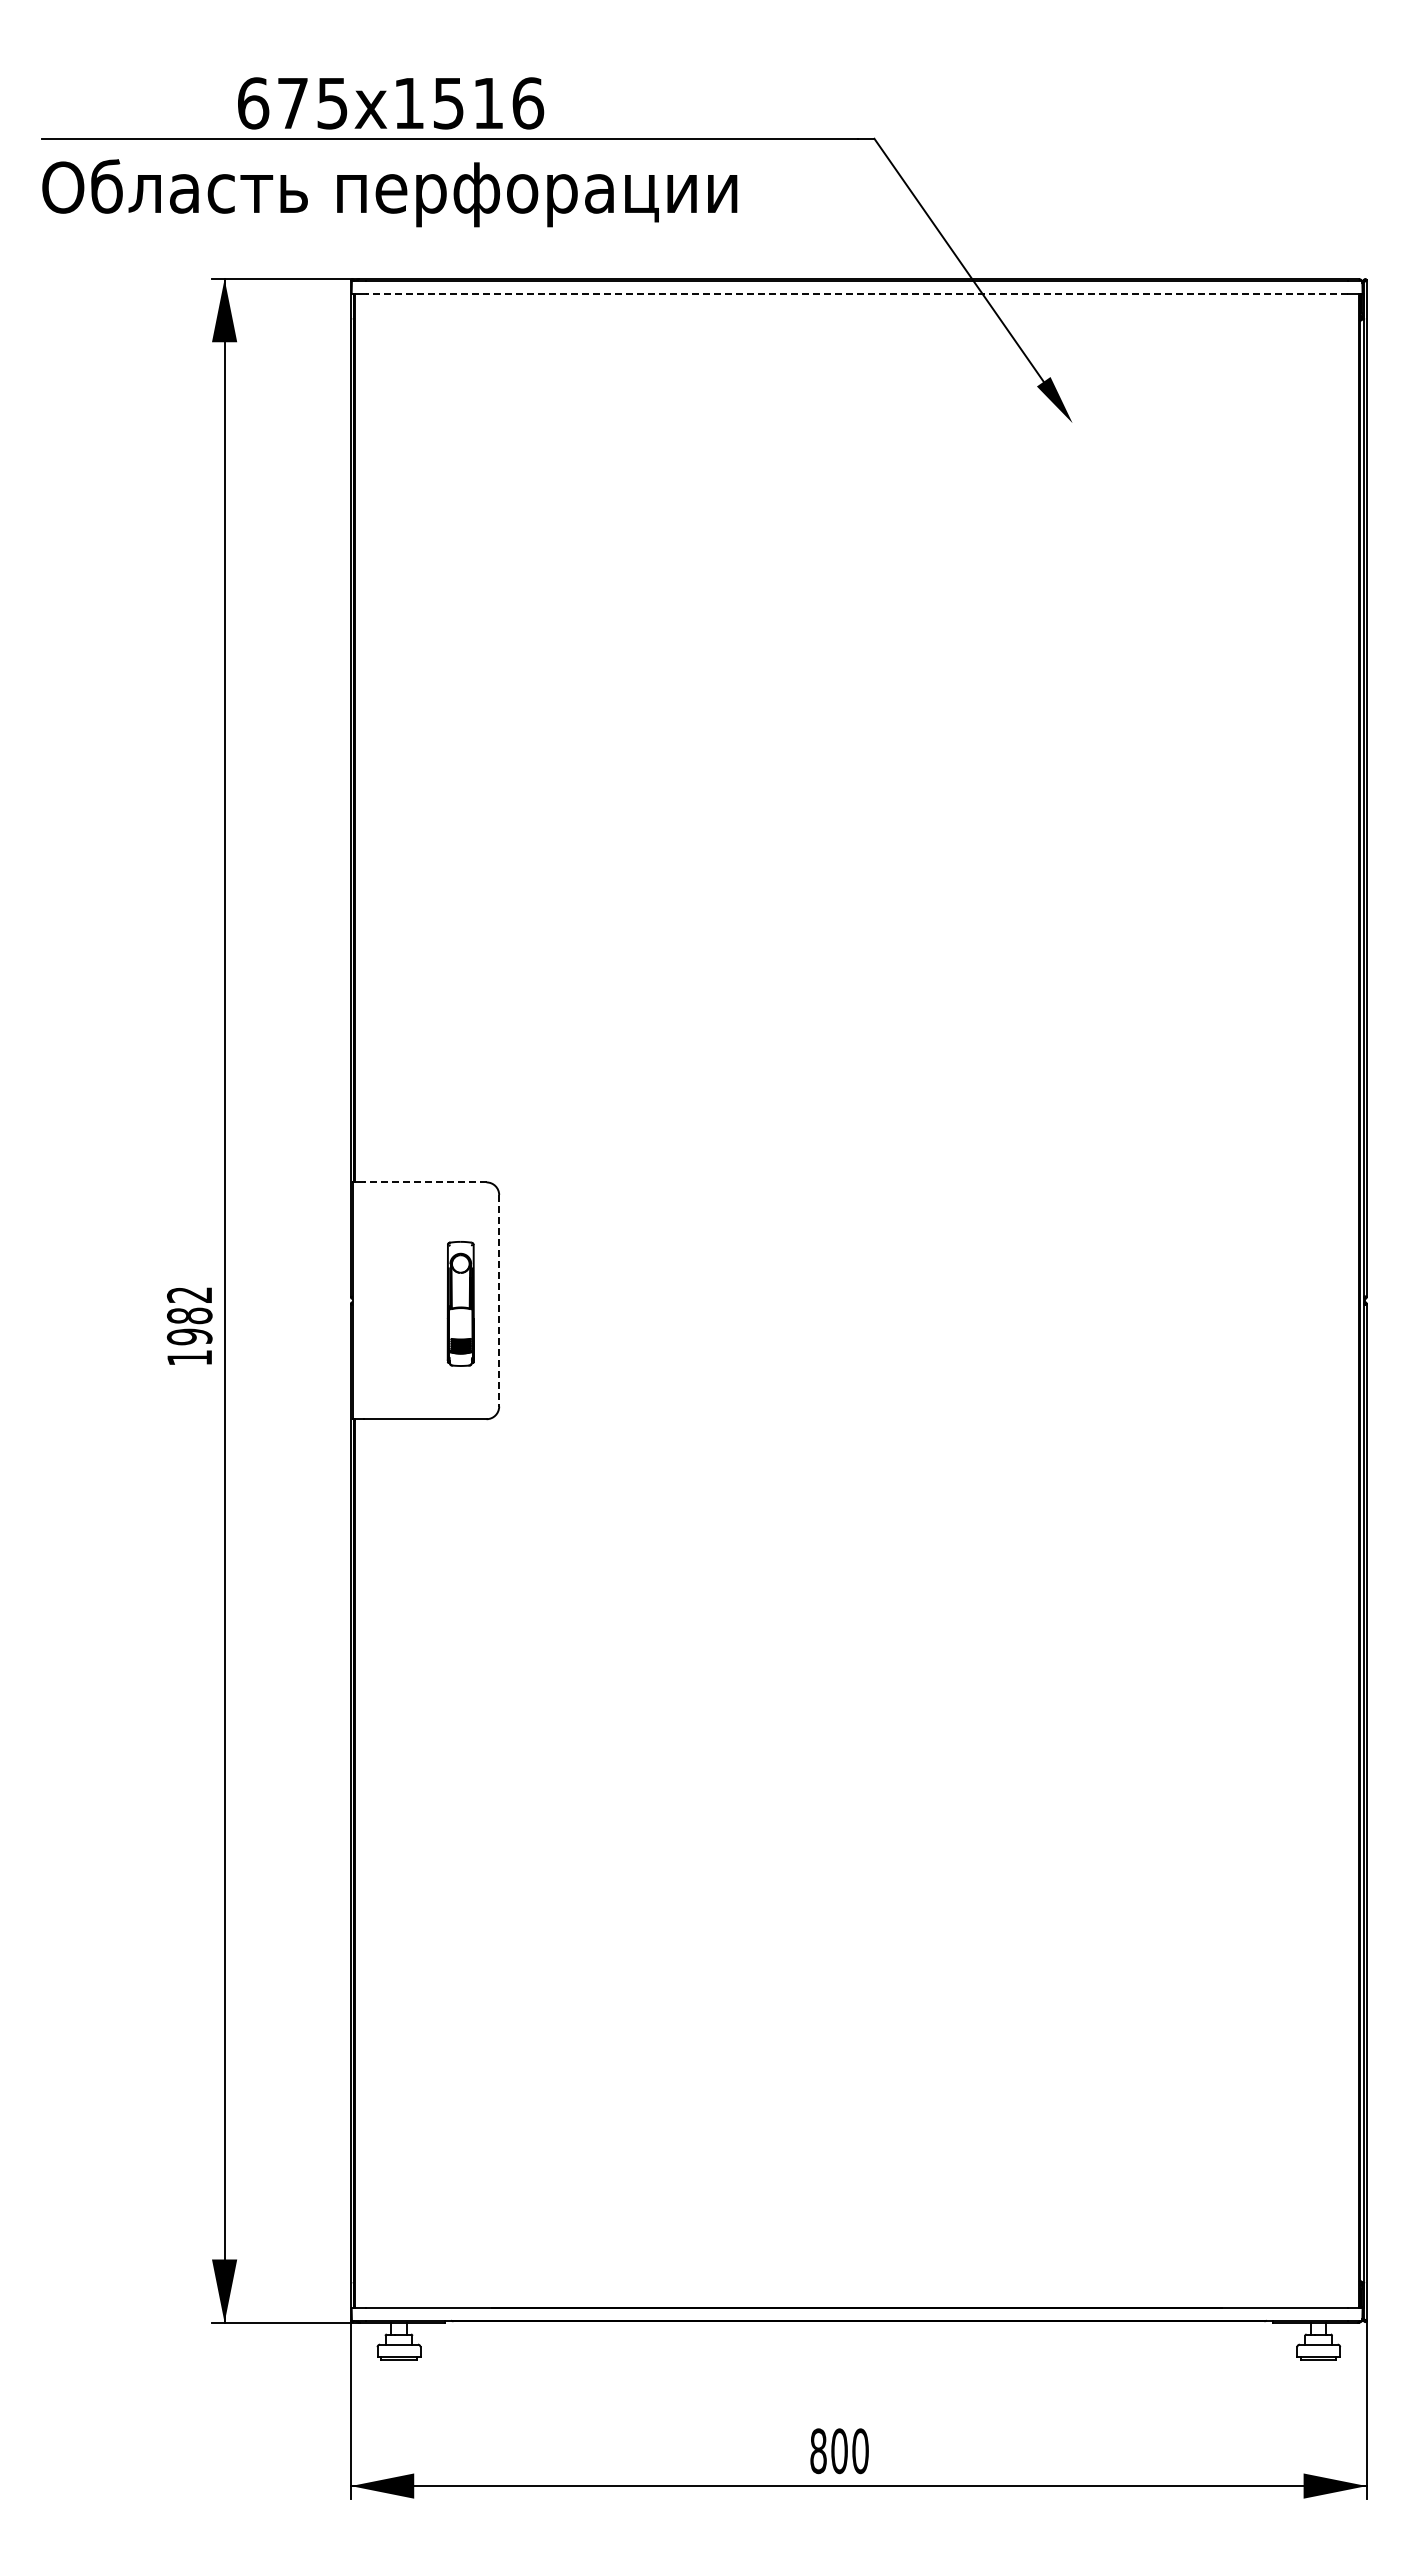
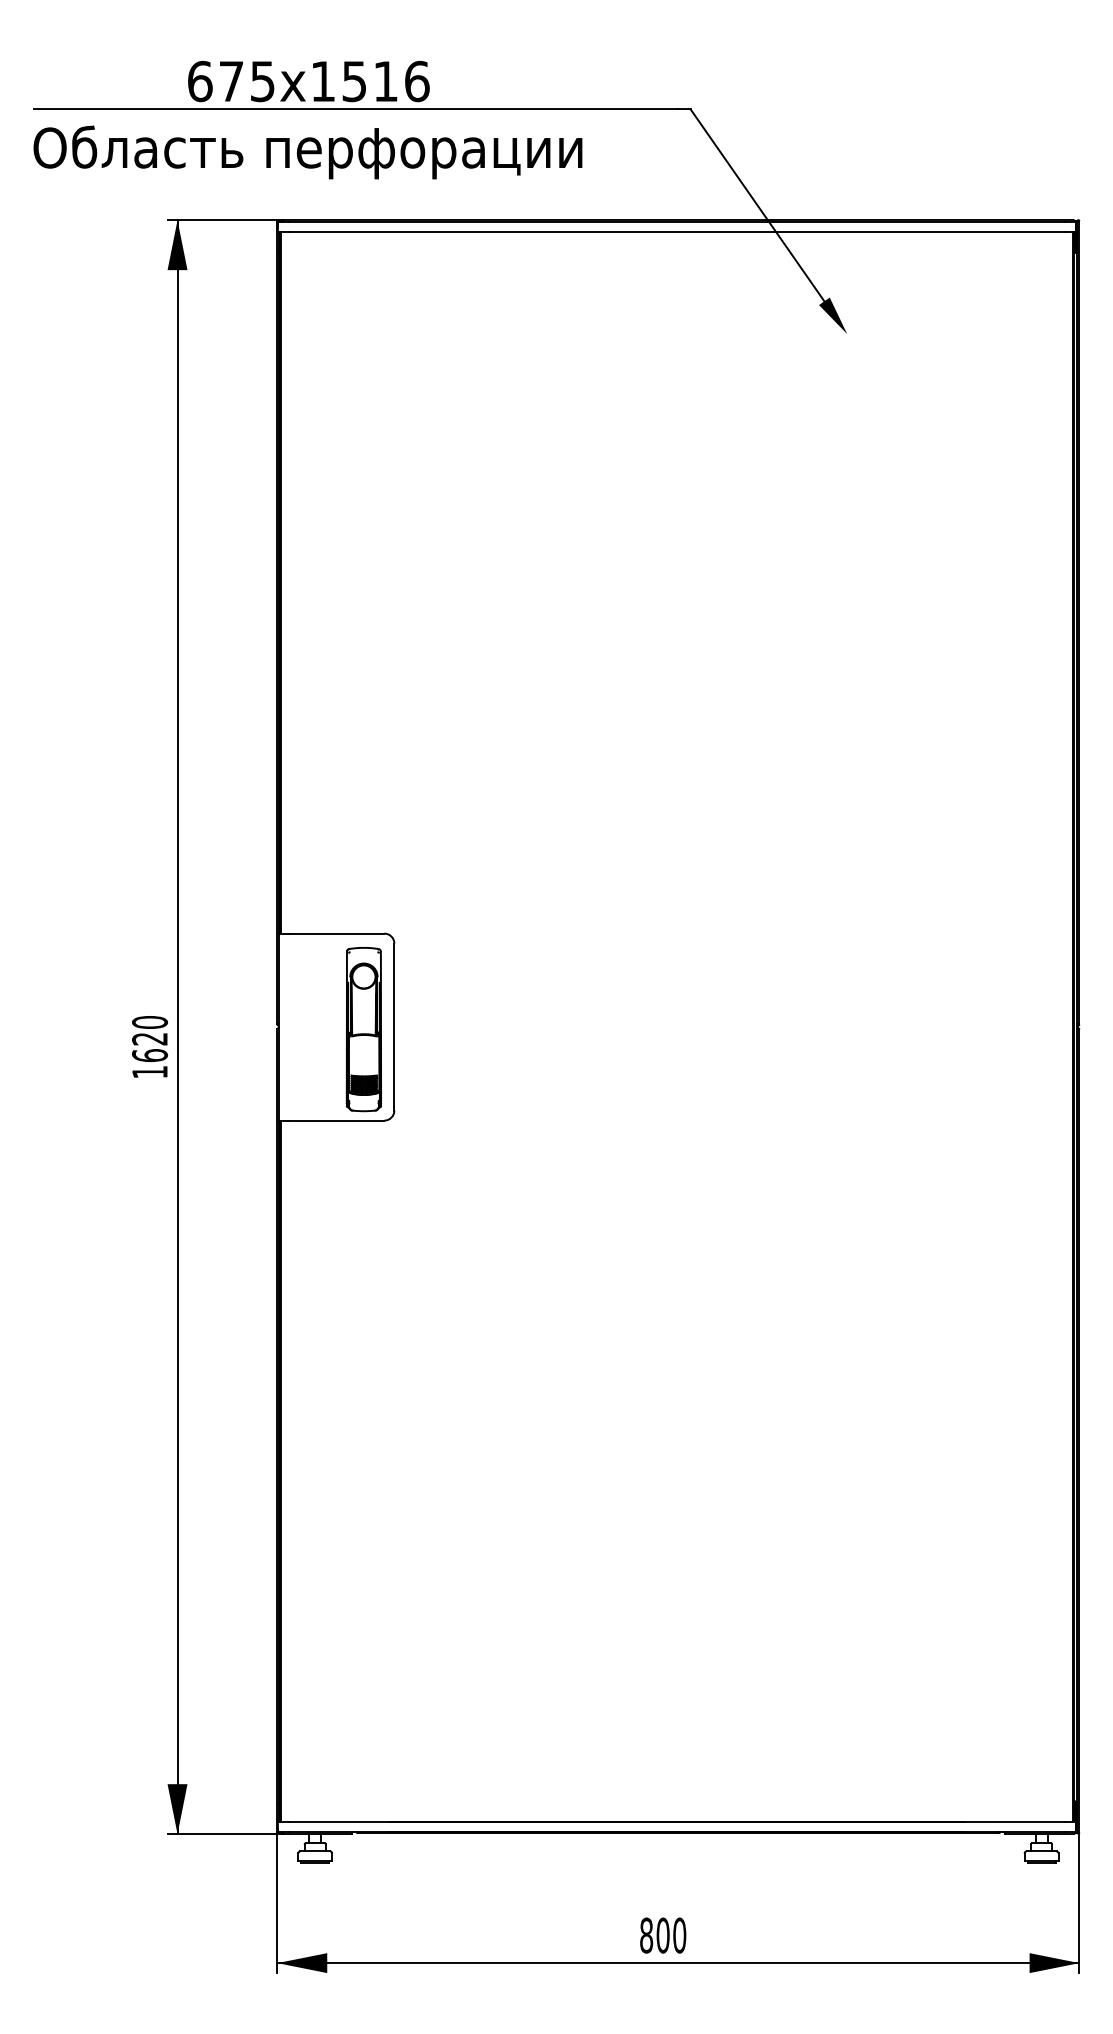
line: (856, 293) -> (676, 231), dashed -> solid
line: (424, 1182) -> (335, 933), dashed -> solid
line: (499, 1300) -> (394, 1026), dashed -> solid
part: (460, 1303) -> (363, 1029), size x1.67
text: (189, 1315) -> (149, 1038), 1982 -> 1620

